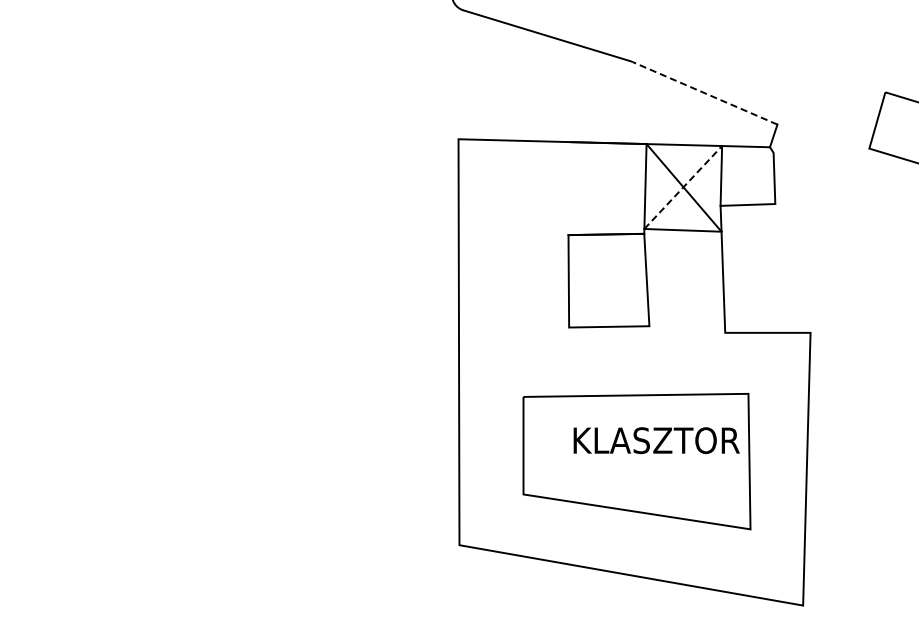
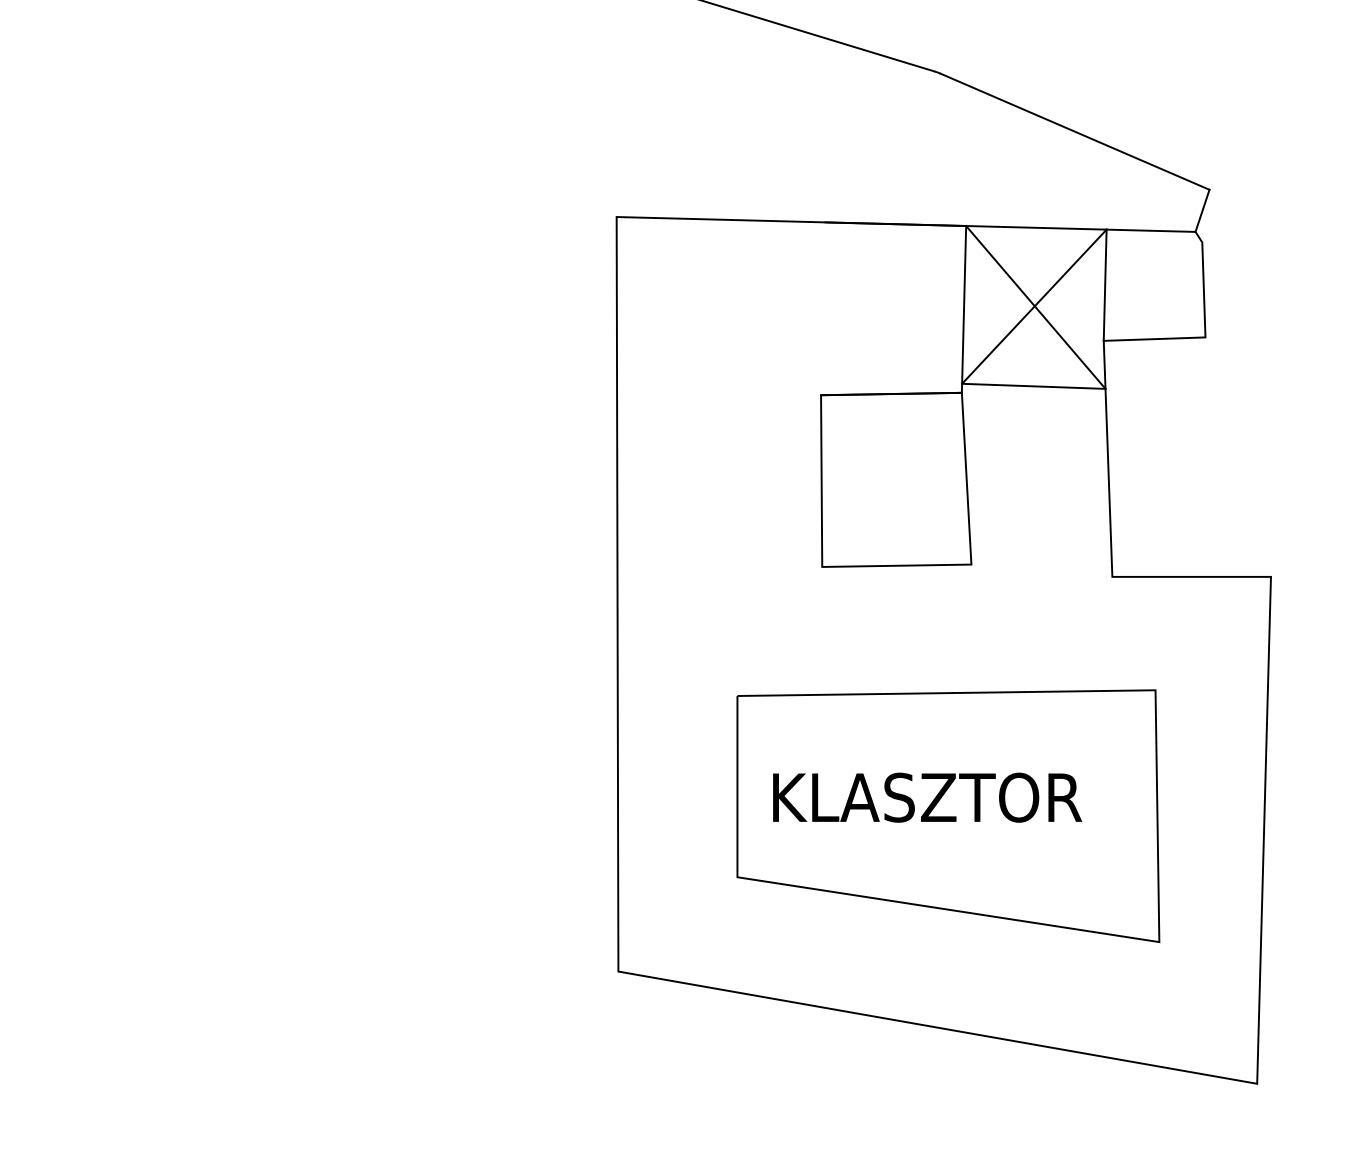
line: (705, 93) -> (1075, 131), dashed -> solid
line: (683, 187) -> (1034, 306), dashed -> solid
text: (656, 440) -> (927, 797), moved

